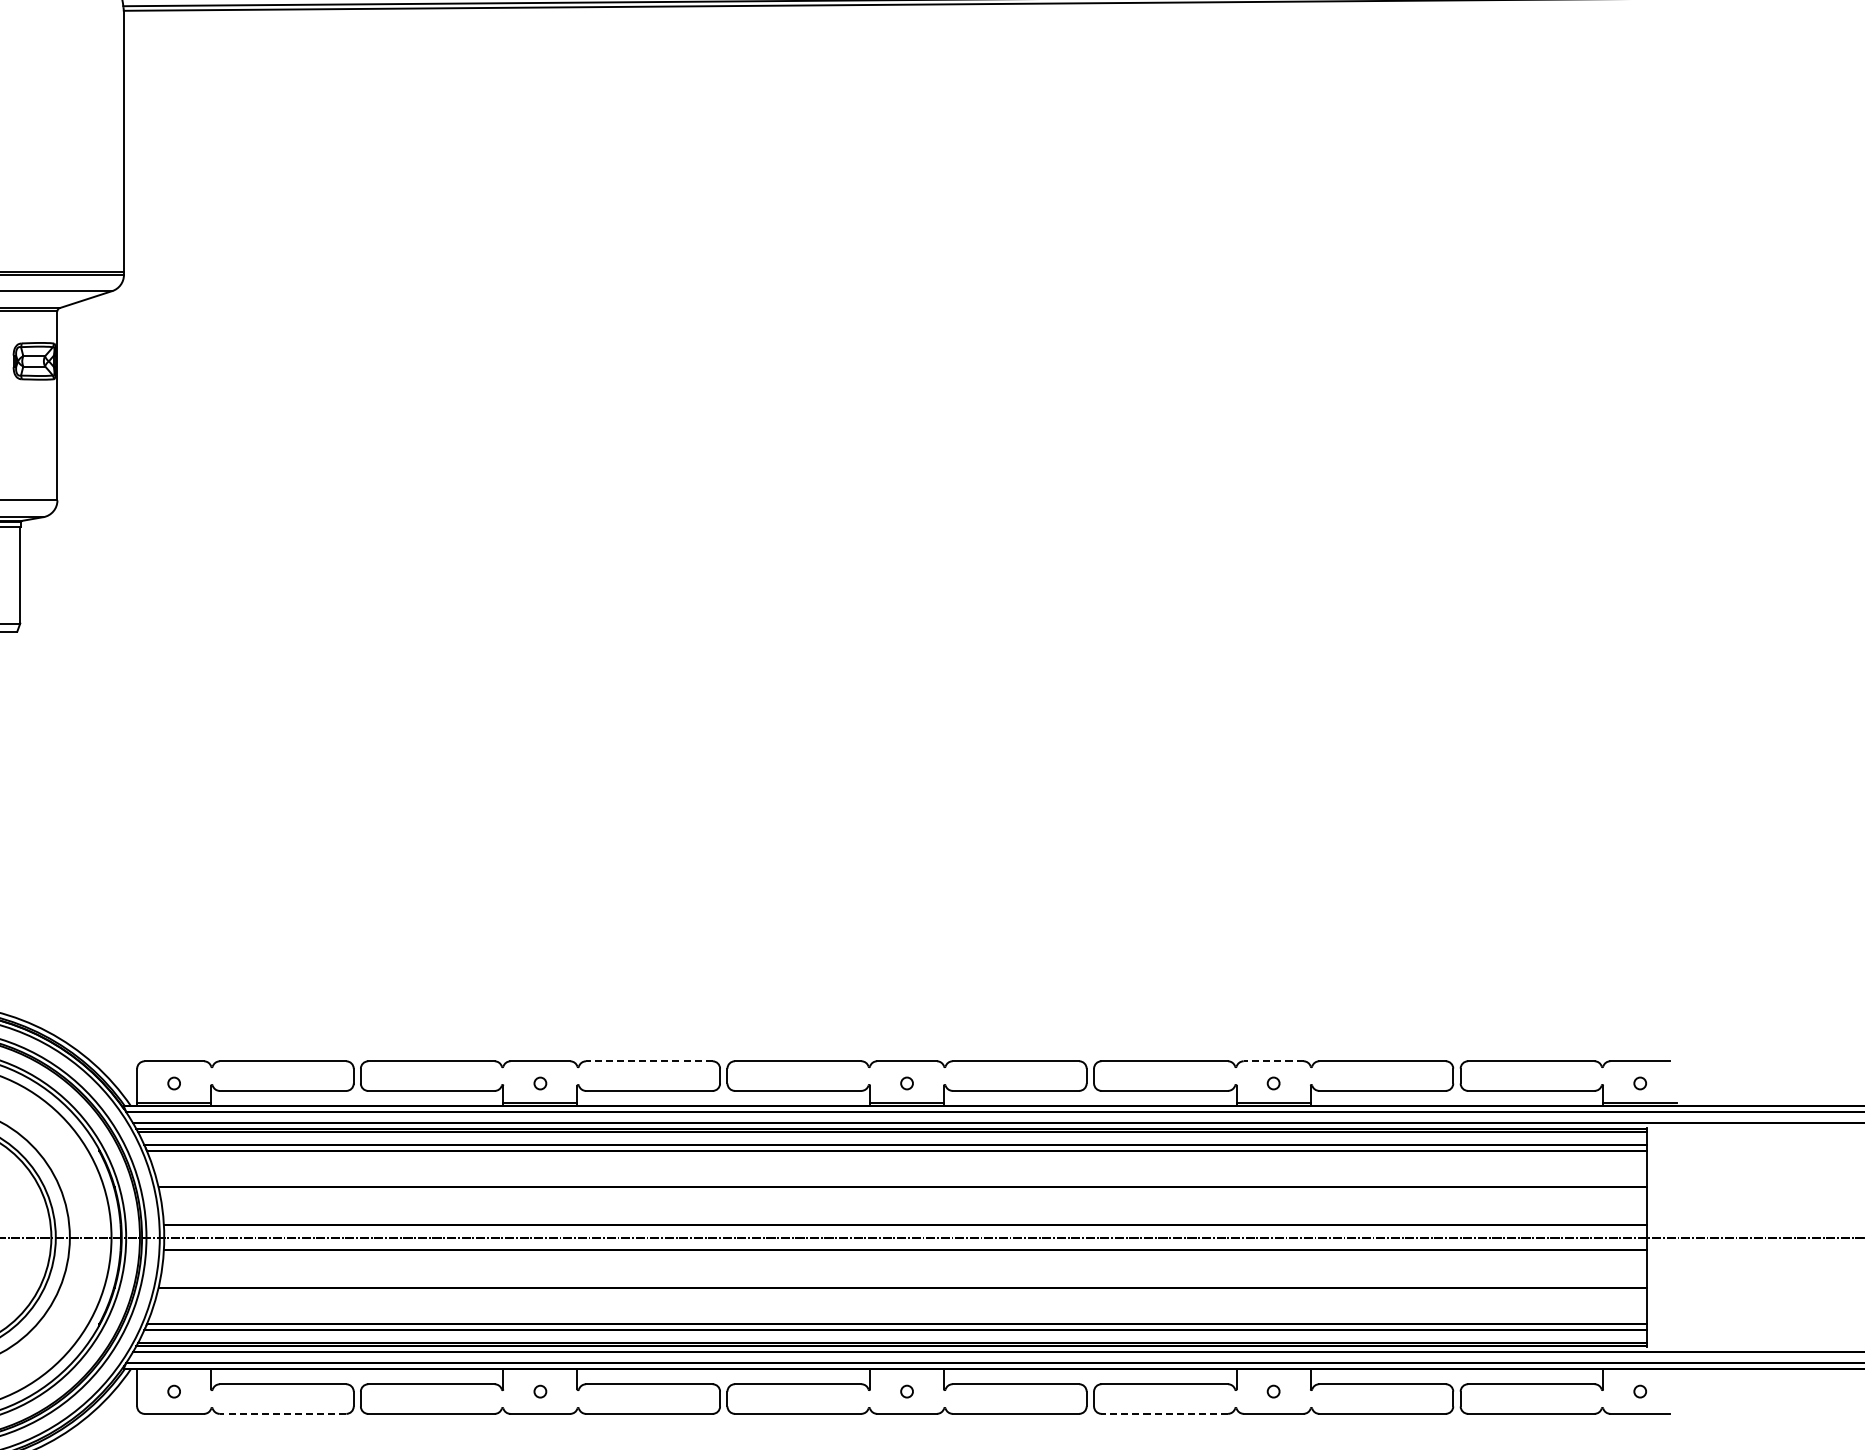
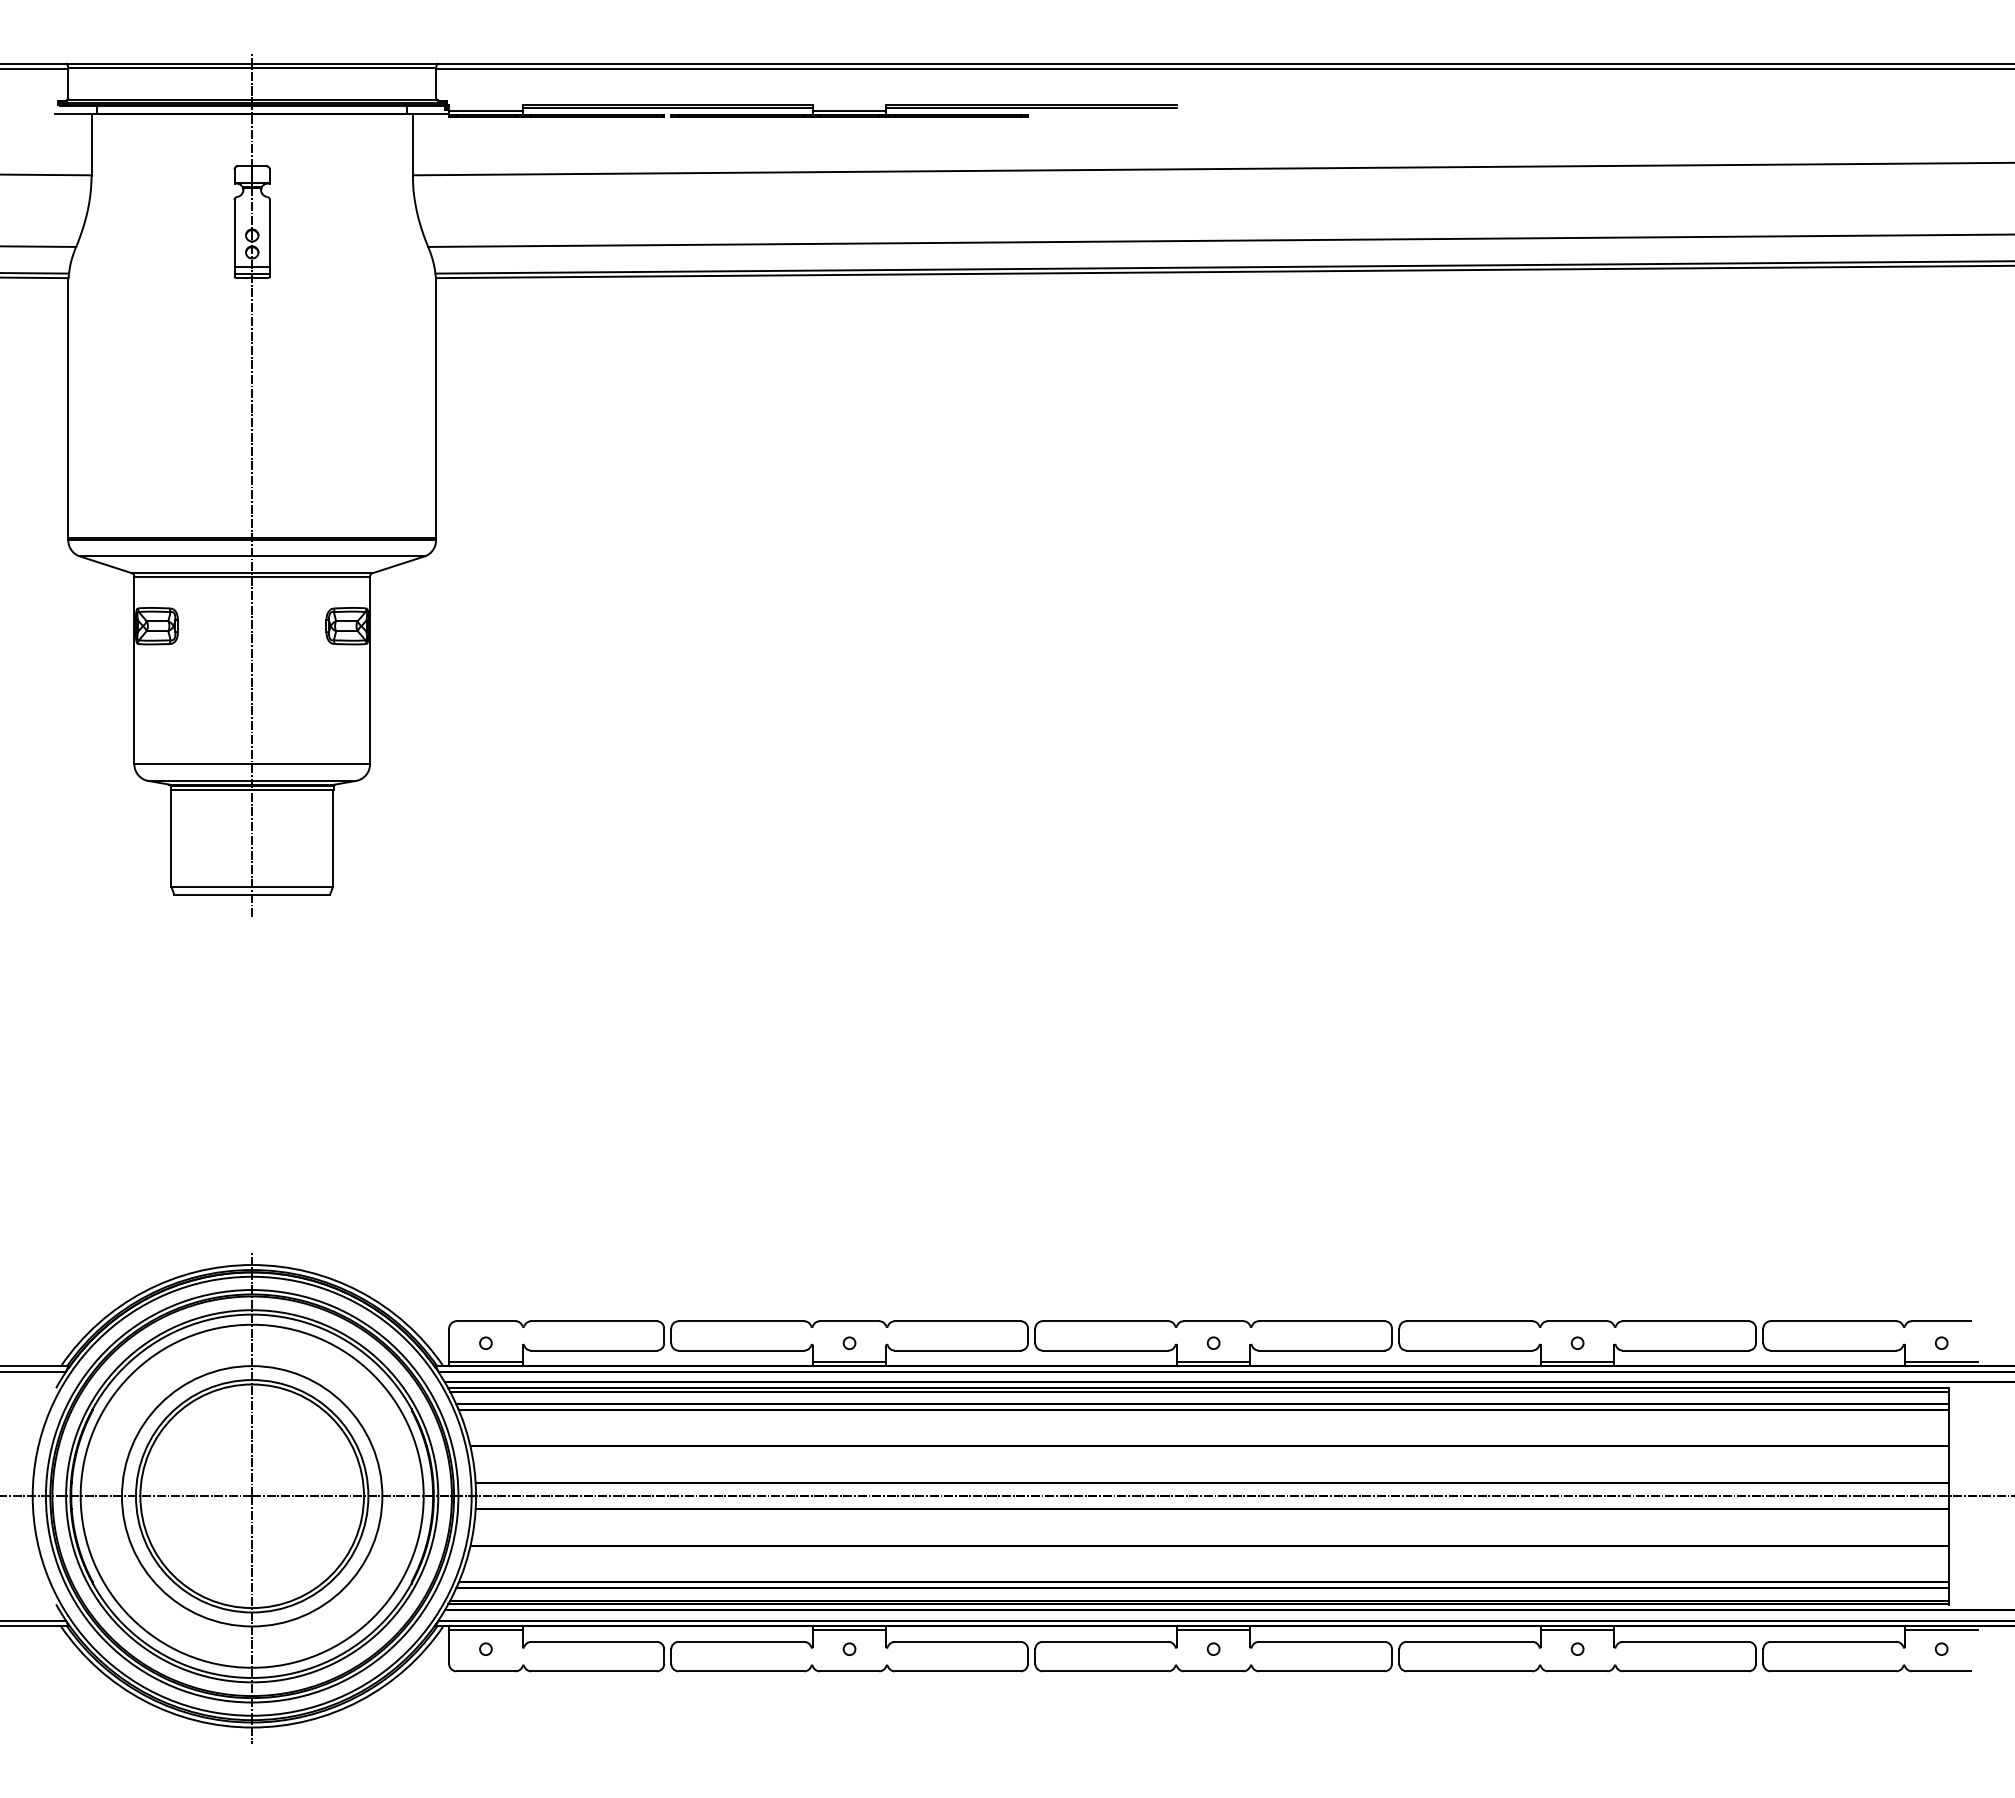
line: (649, 1061) -> (957, 1321), dashed -> solid
line: (1273, 1061) -> (1577, 1321), dashed -> solid
line: (173, 1372) -> (485, 1630), added
line: (540, 1372) -> (849, 1630), added
line: (906, 1372) -> (1213, 1630), added
line: (1273, 1372) -> (1577, 1630), added
line: (1640, 1372) -> (1941, 1630), added
line: (283, 1414) -> (594, 1671), dashed -> solid
line: (1164, 1414) -> (1469, 1671), dashed -> solid

